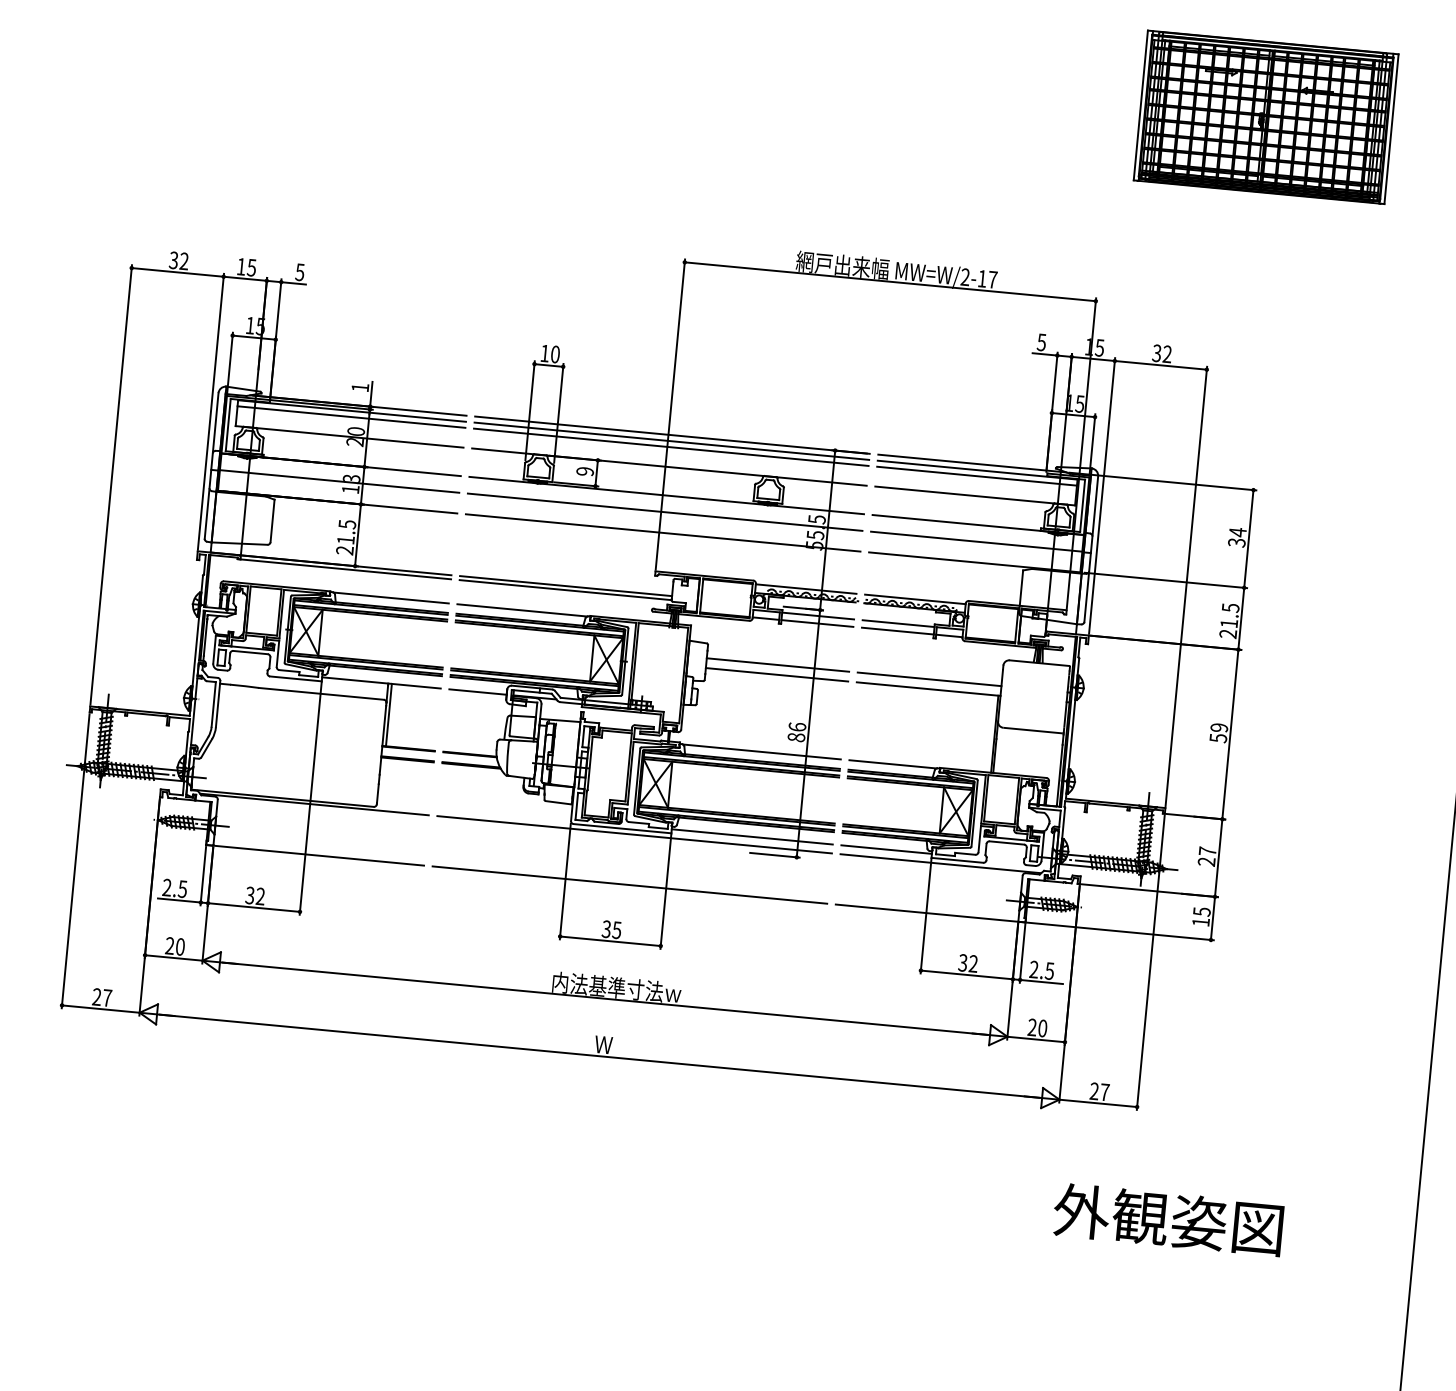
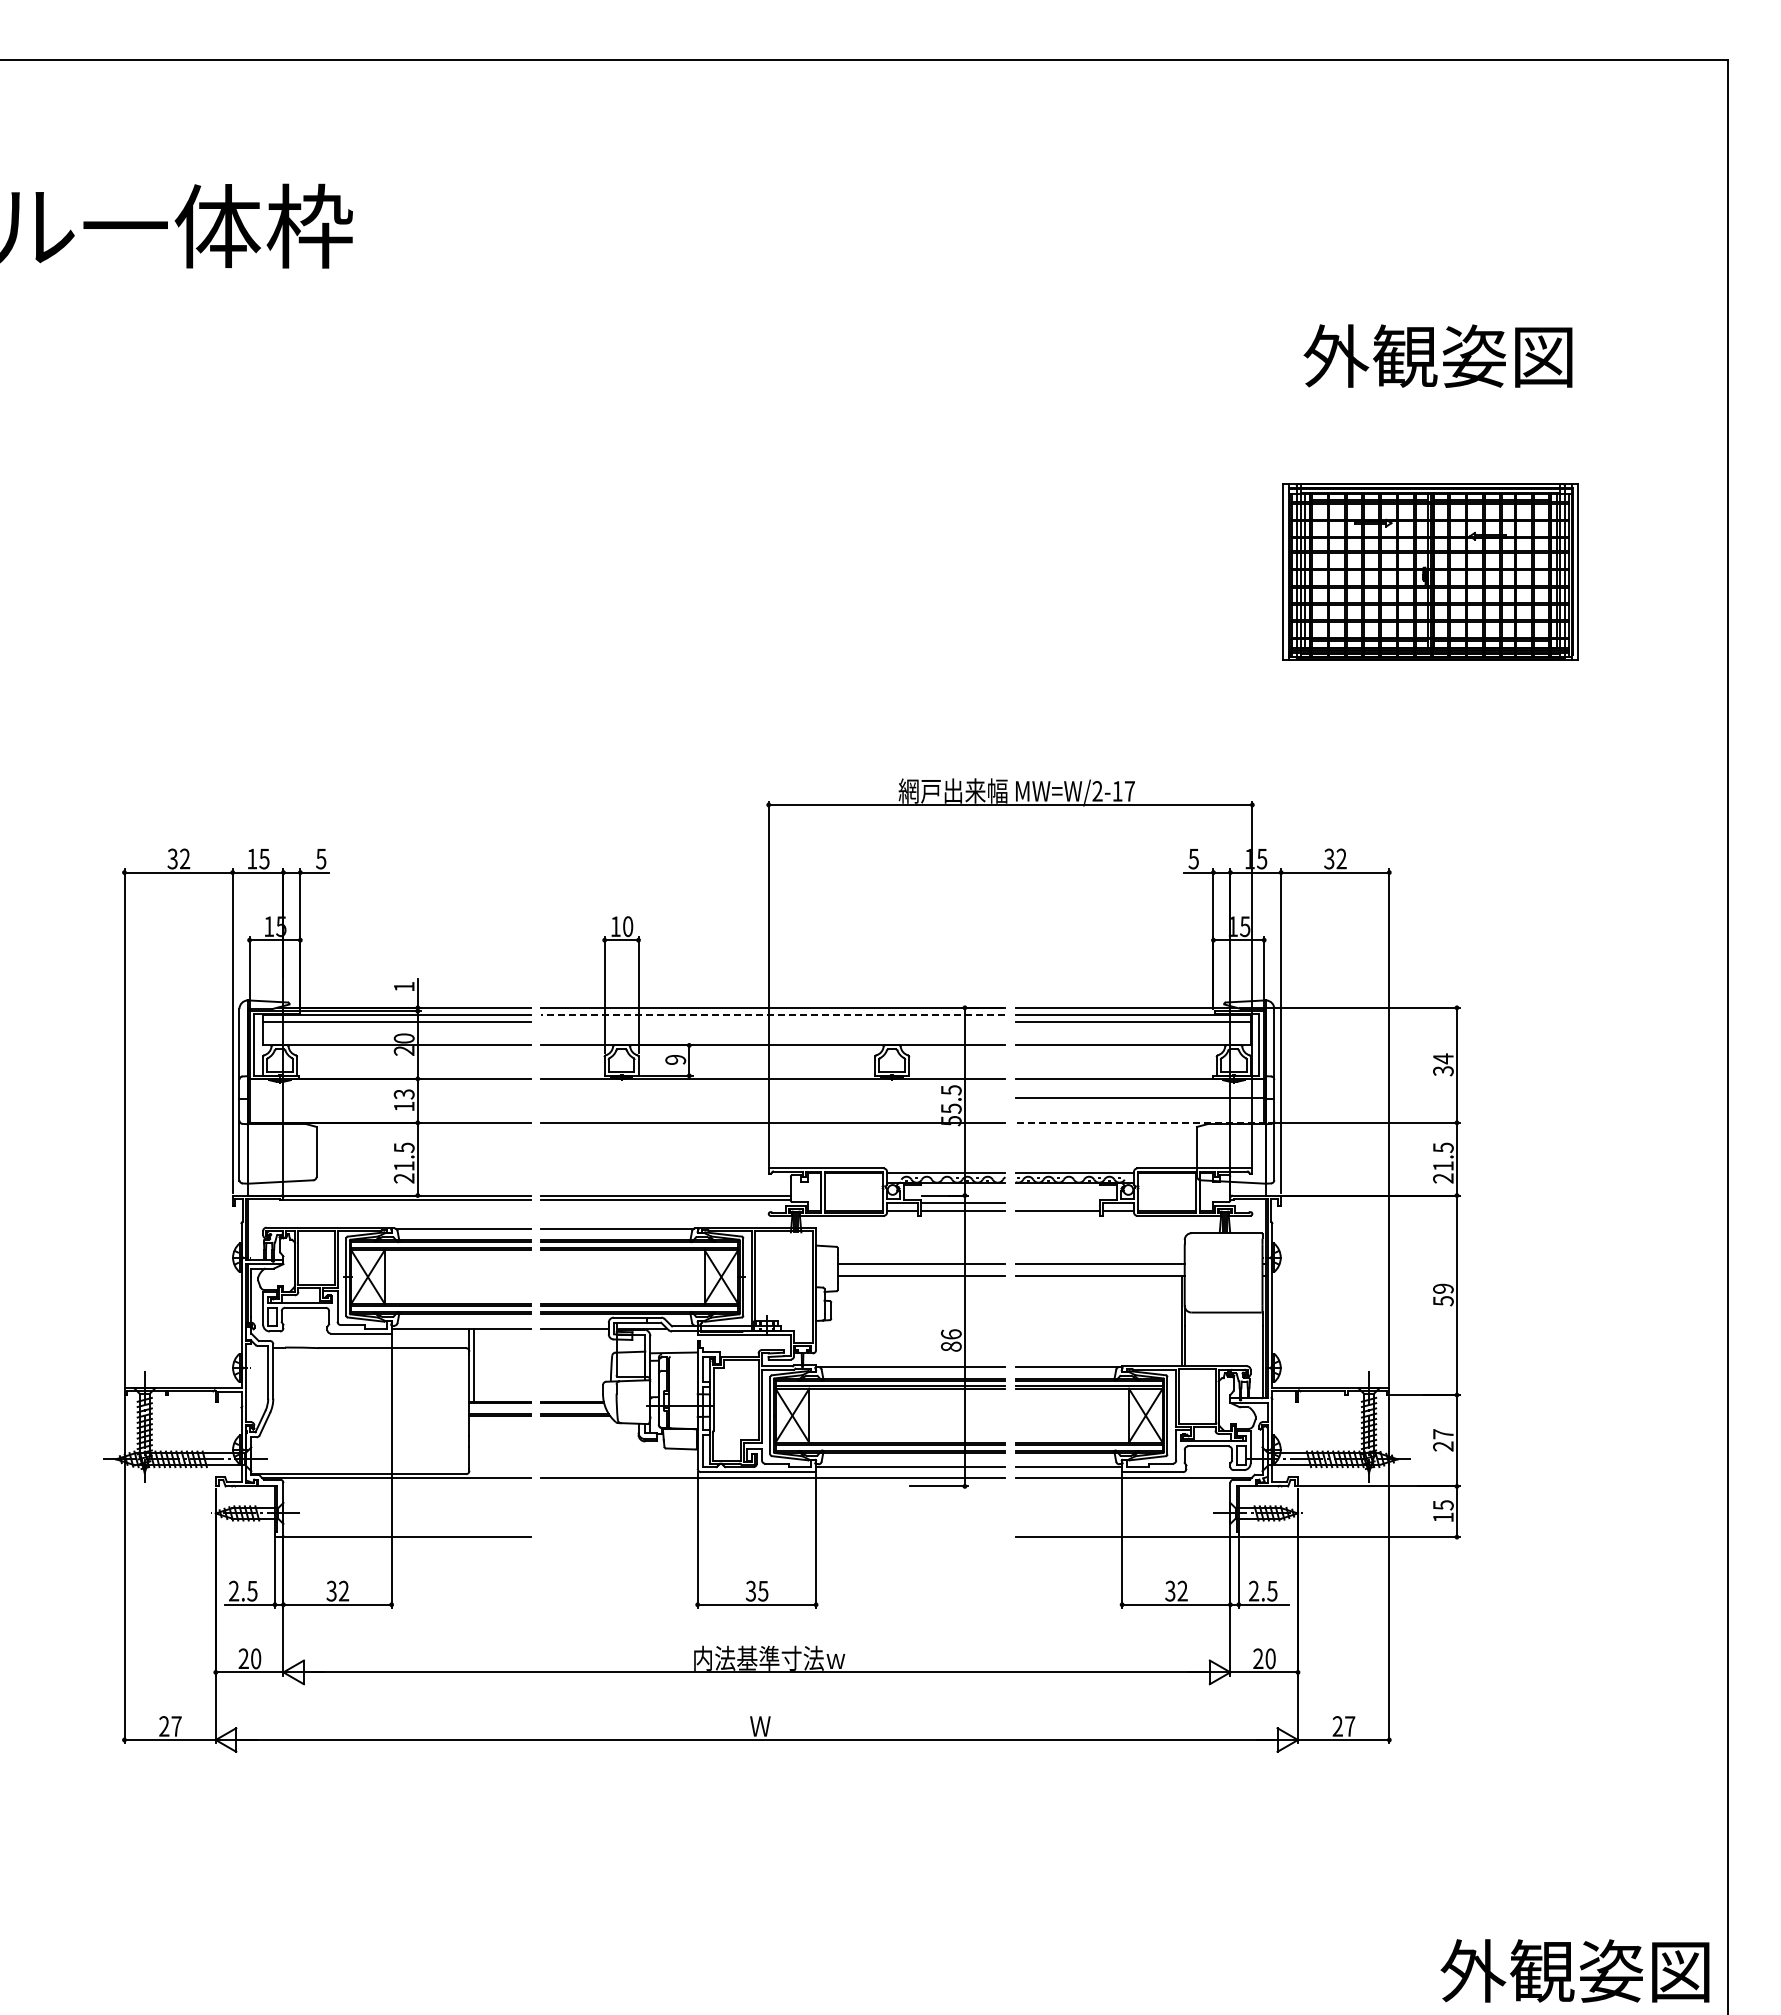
line: (671, 440) -> (772, 1014), solid -> dashed
line: (671, 447) -> (773, 1022), removed
line: (339, 481) -> (390, 1098), removed
line: (665, 512) -> (773, 1098), removed
line: (975, 562) -> (1140, 1122), solid -> dashed
line: (898, 623) -> (1057, 1202), removed
line: (629, 885) -> (773, 1537), removed
text: (1167, 1219) -> (1574, 1970), moved

